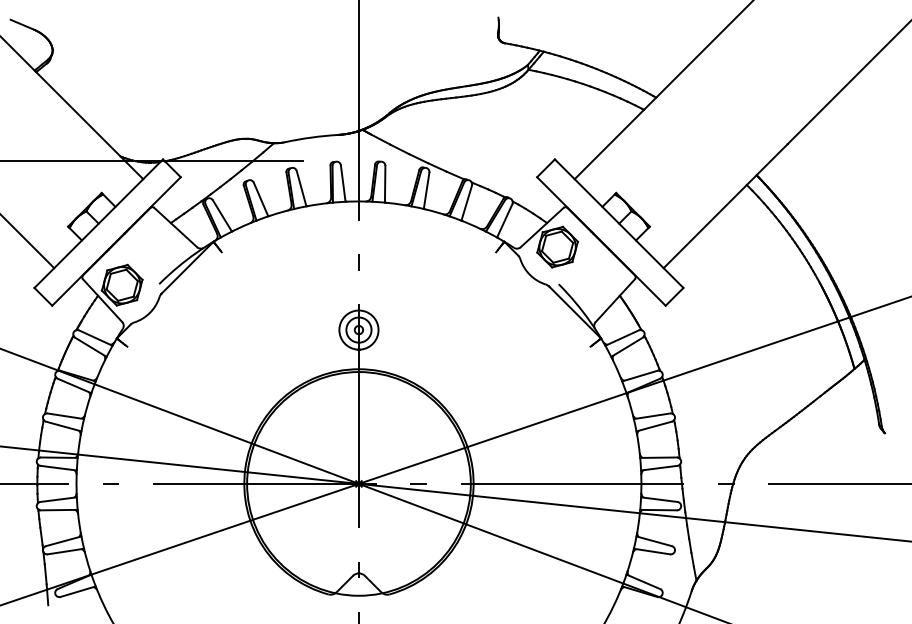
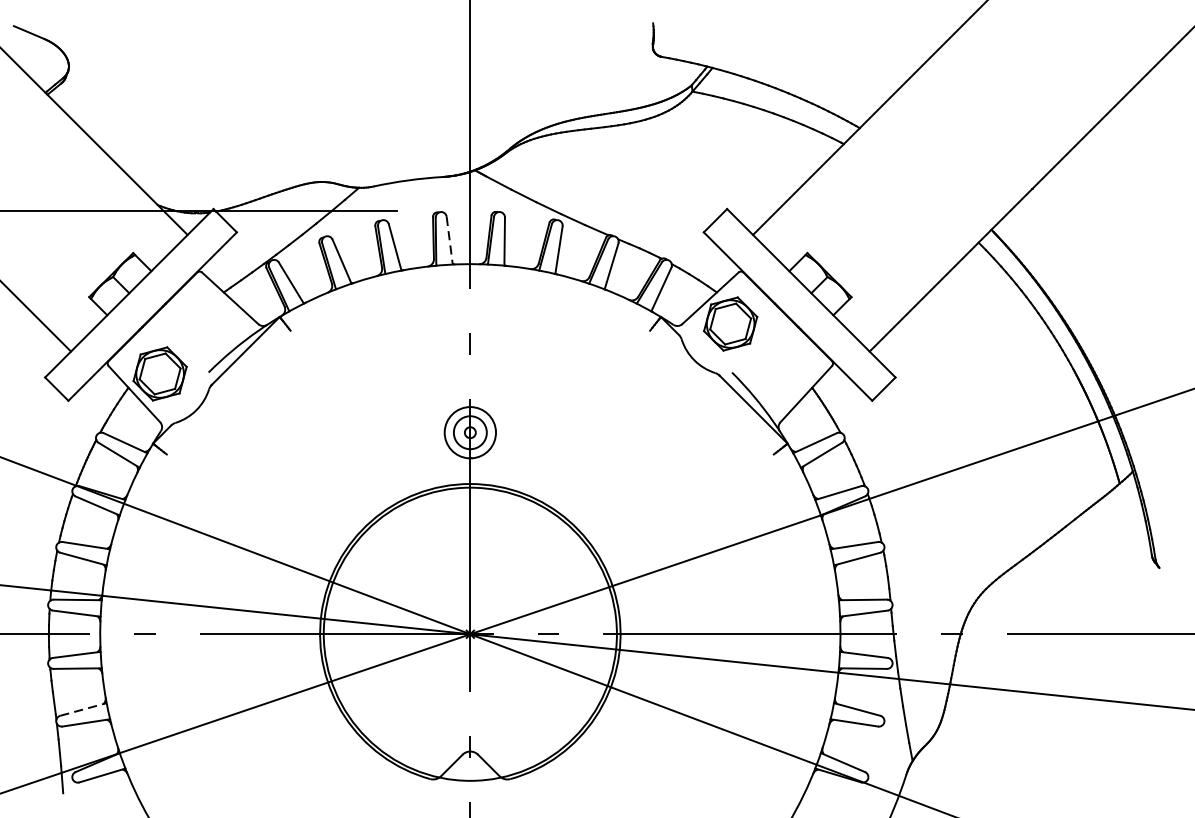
line: (343, 184) -> (450, 241), solid -> dashed
line: (64, 541) -> (84, 709), solid -> dashed

